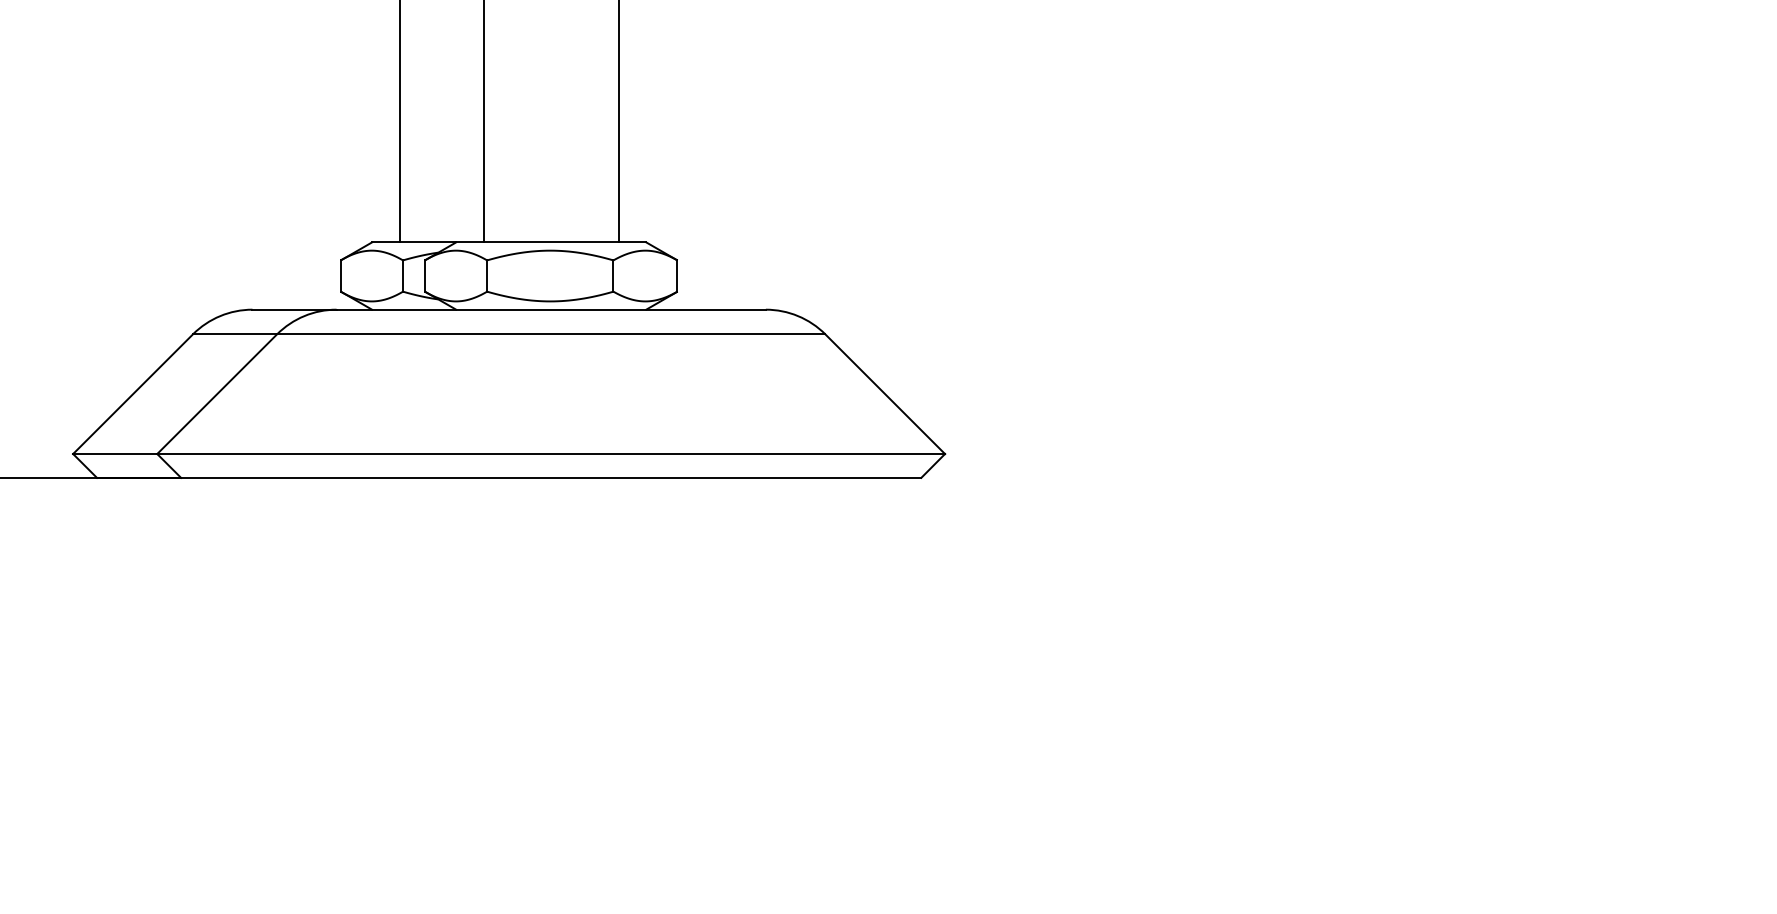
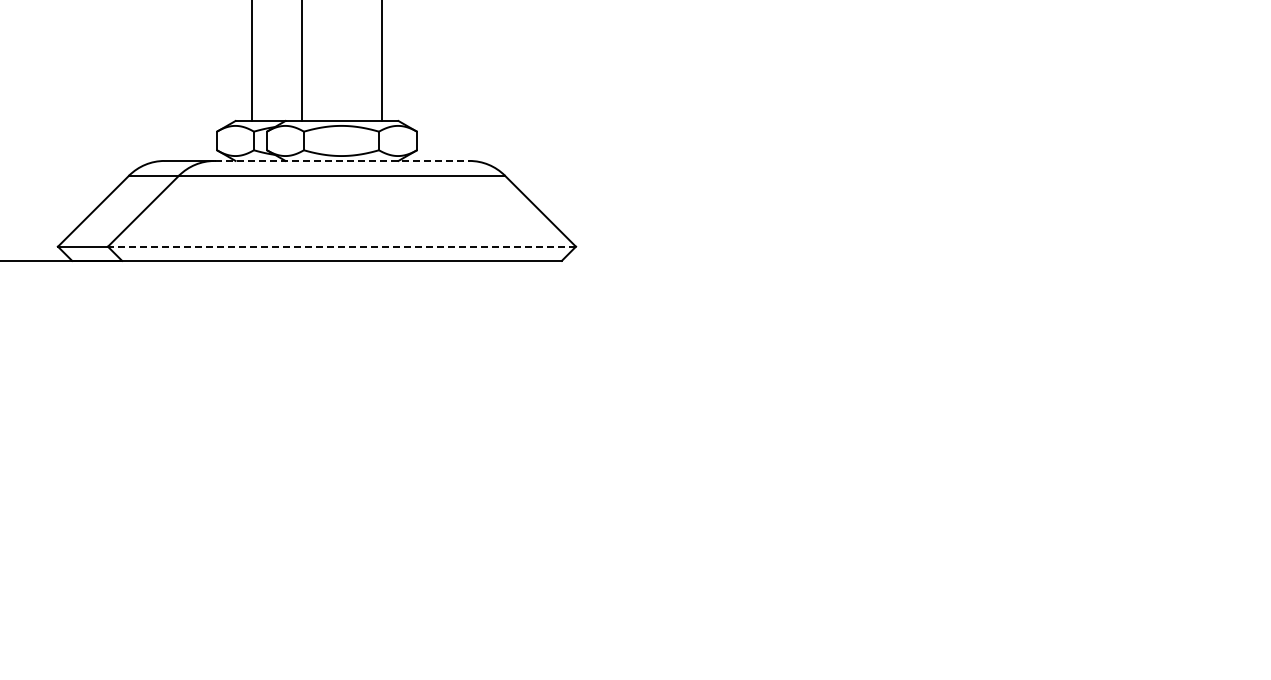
line: (552, 308) -> (342, 160), solid -> dashed
line: (550, 453) -> (341, 246), solid -> dashed

